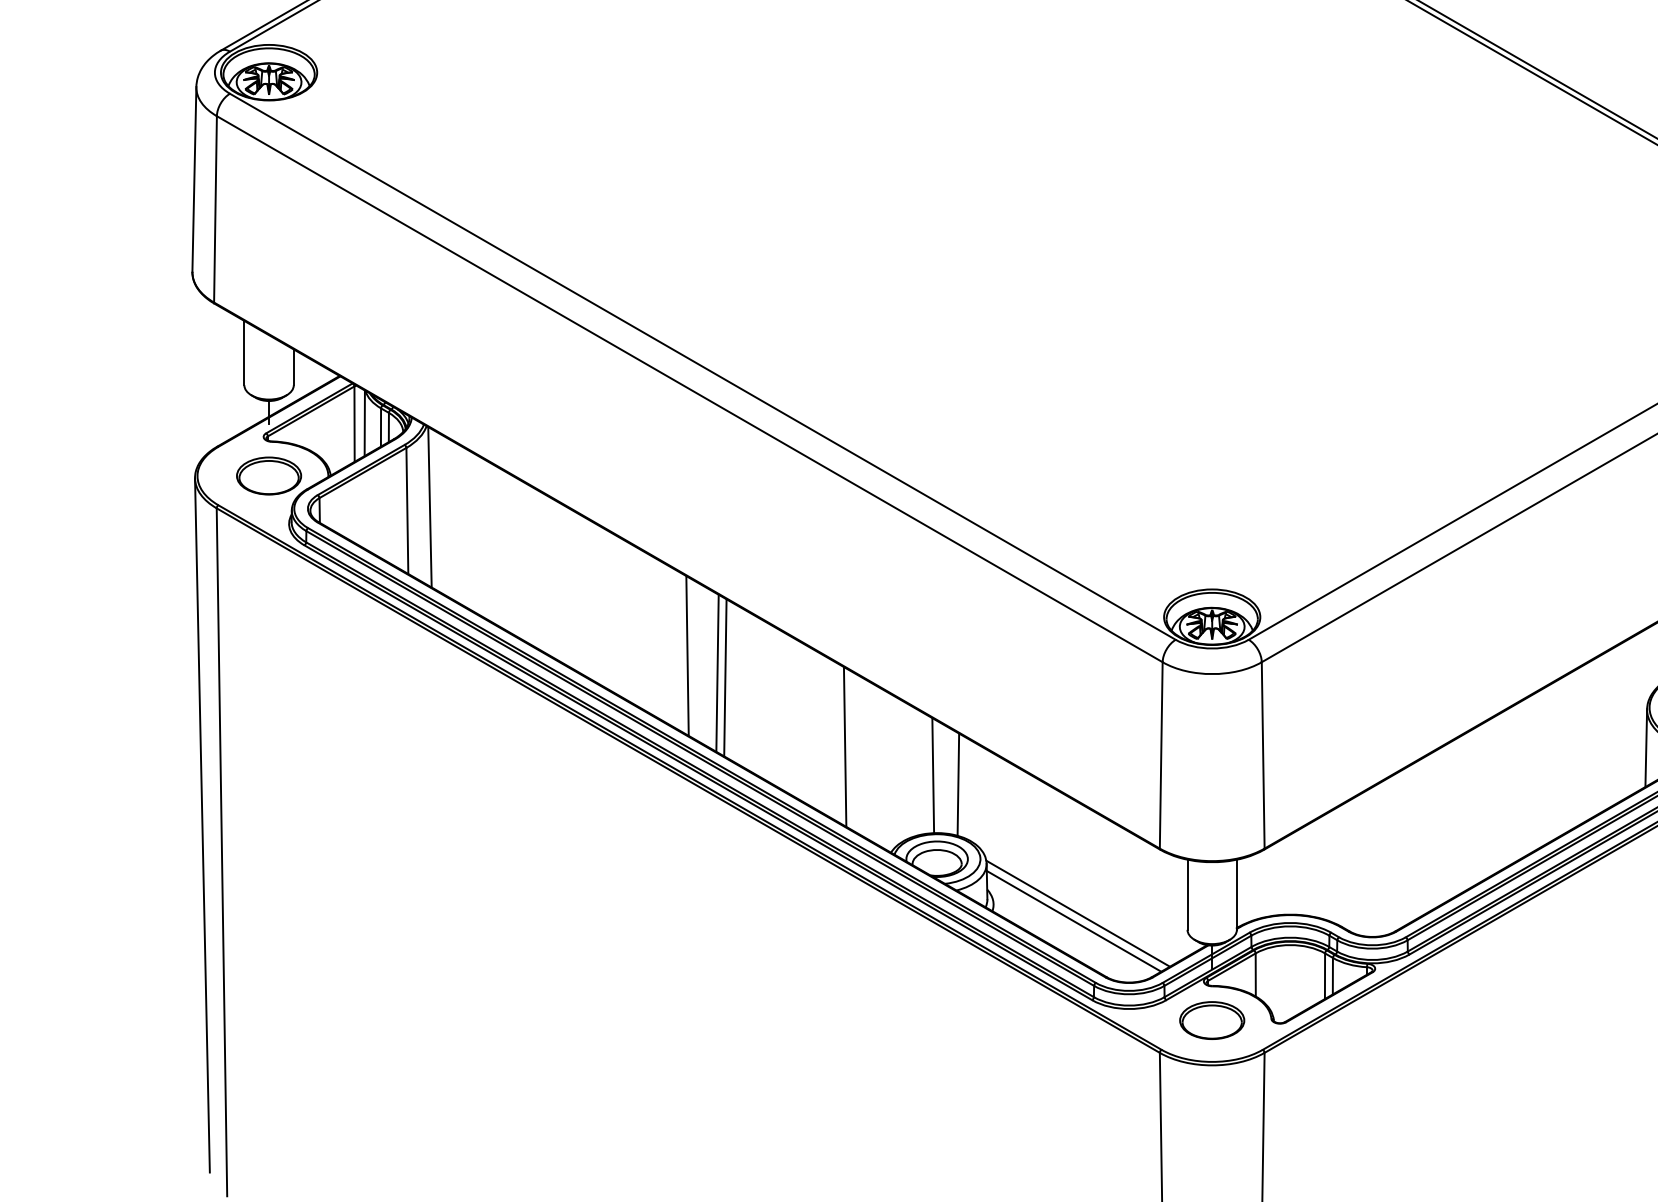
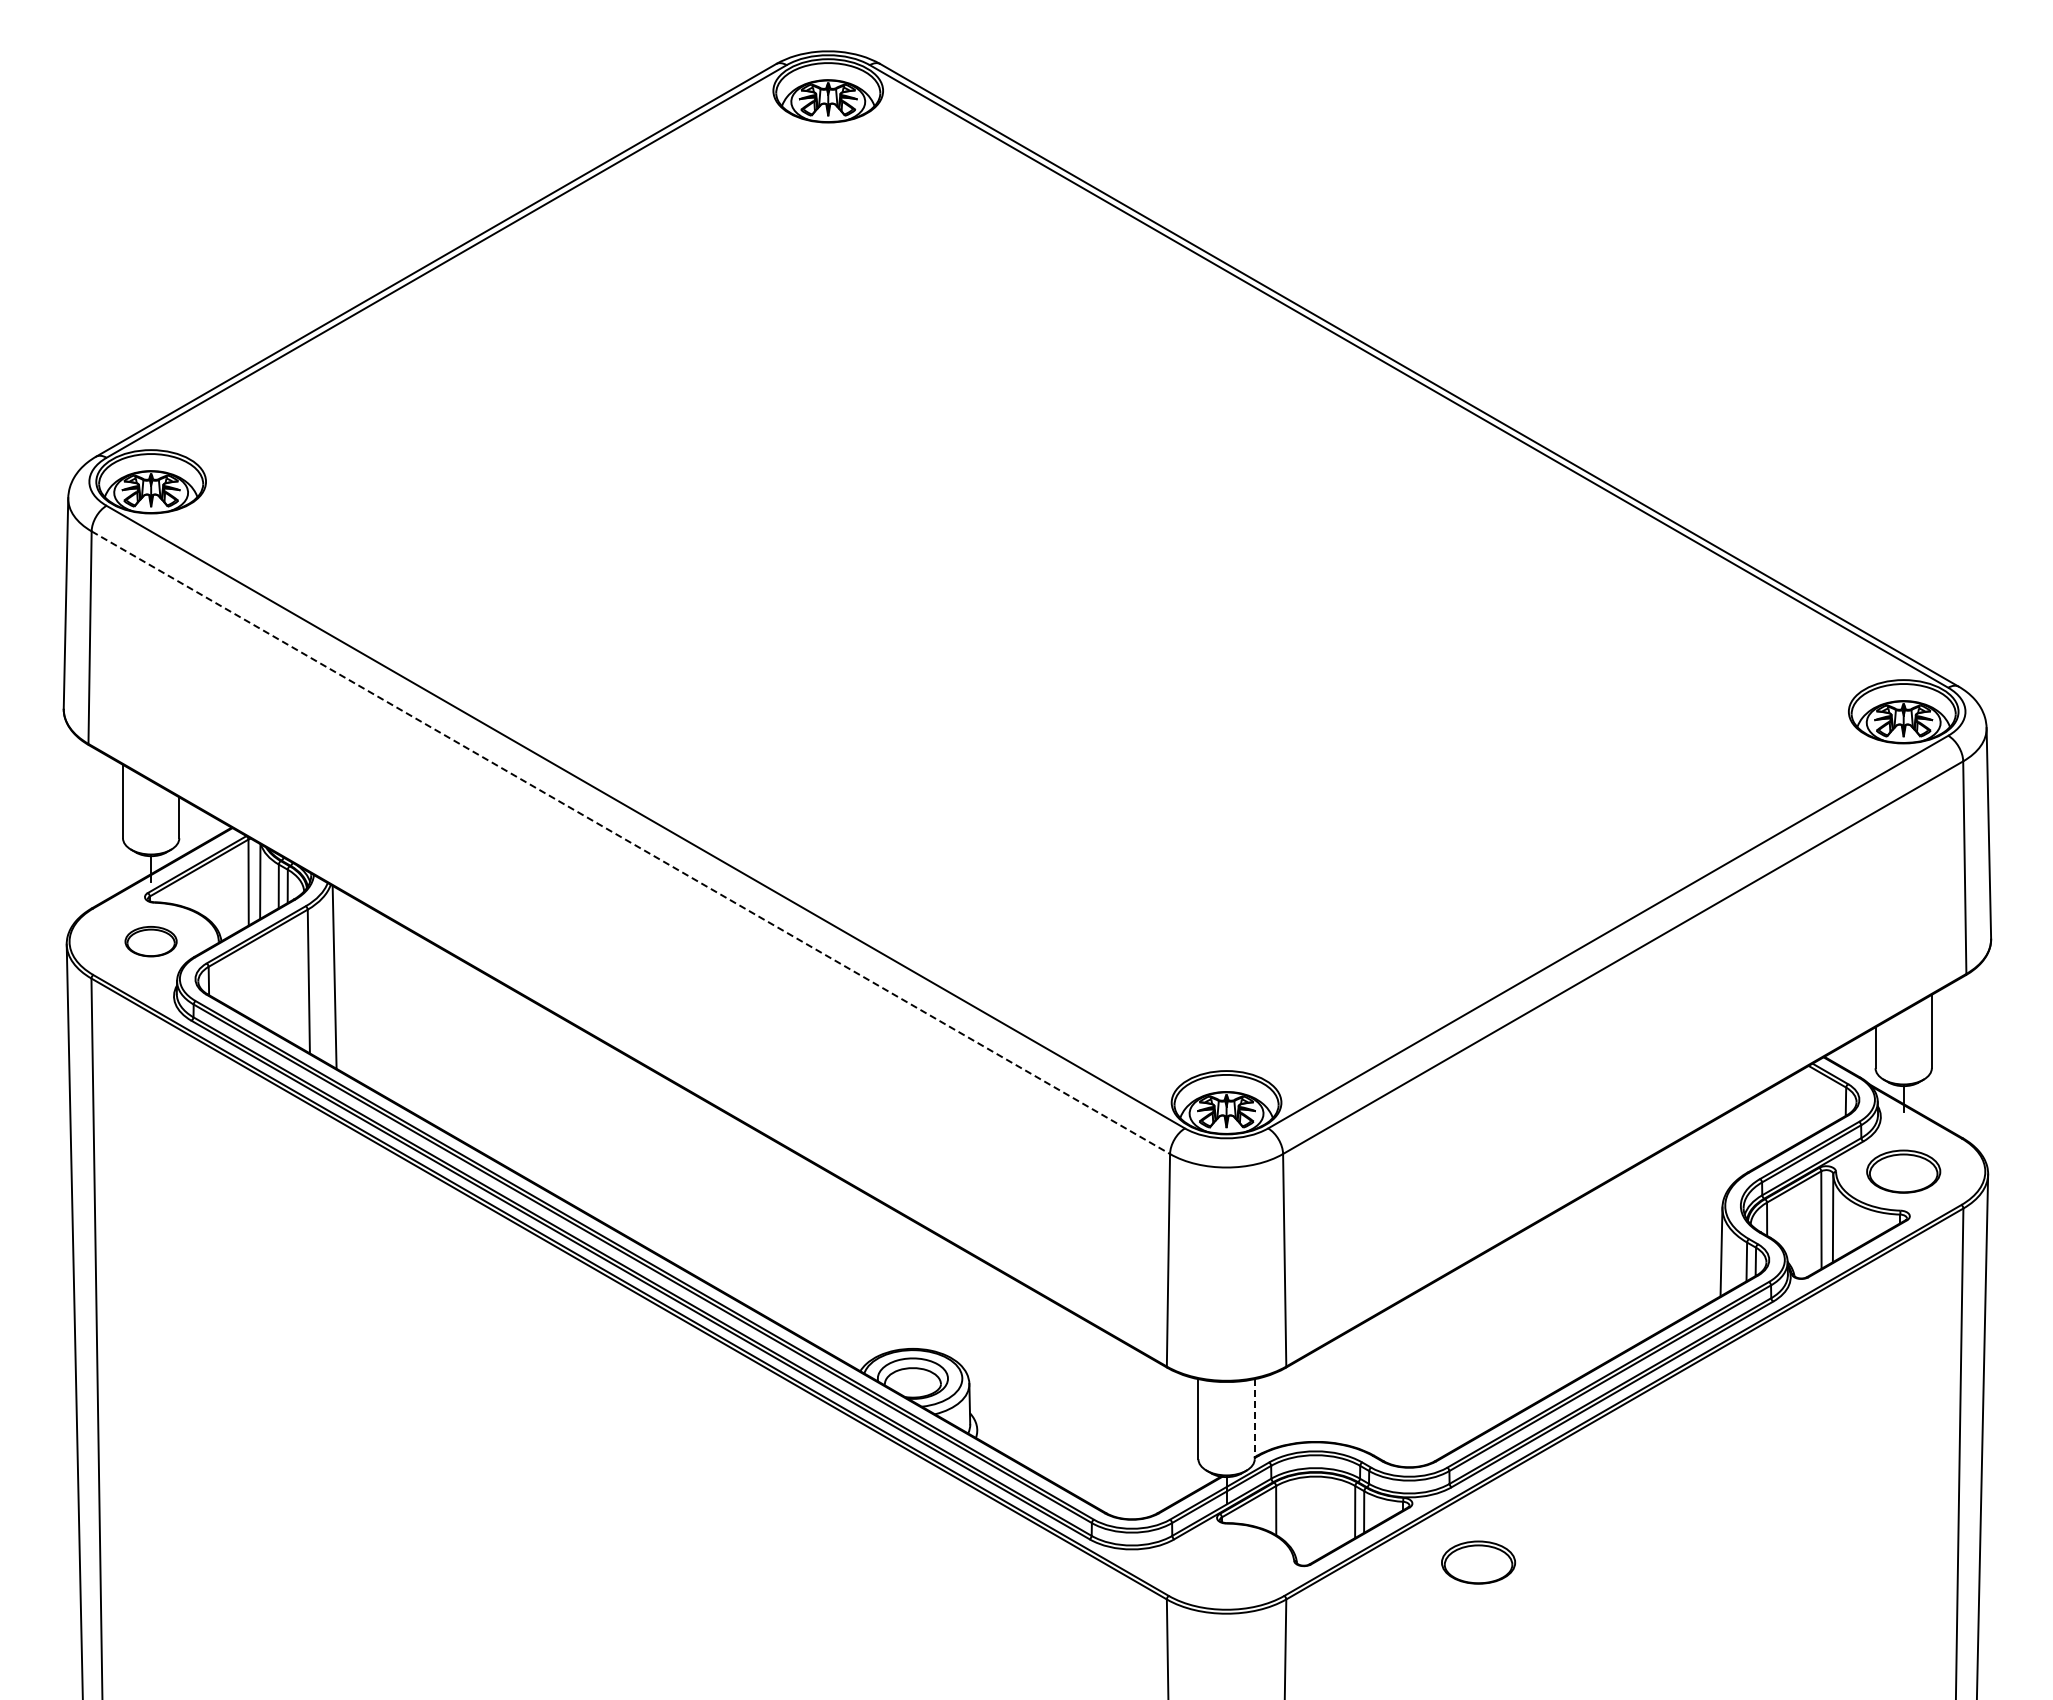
line: (689, 389) -> (630, 842), solid -> dashed
part: (268, 475) -> (150, 941), size x0.7
line: (686, 655) -> (627, 1146), removed
line: (717, 673) -> (662, 1166), removed
line: (725, 677) -> (671, 1171), removed
line: (844, 746) -> (807, 1250), removed
line: (933, 774) -> (908, 1282), removed
line: (958, 784) -> (937, 1293), removed
line: (1236, 895) -> (1254, 1419), solid -> dashed
line: (1077, 913) -> (1073, 1440), removed
line: (1073, 921) -> (1068, 1449), removed
part: (1212, 1020) -> (1478, 1562), moved

